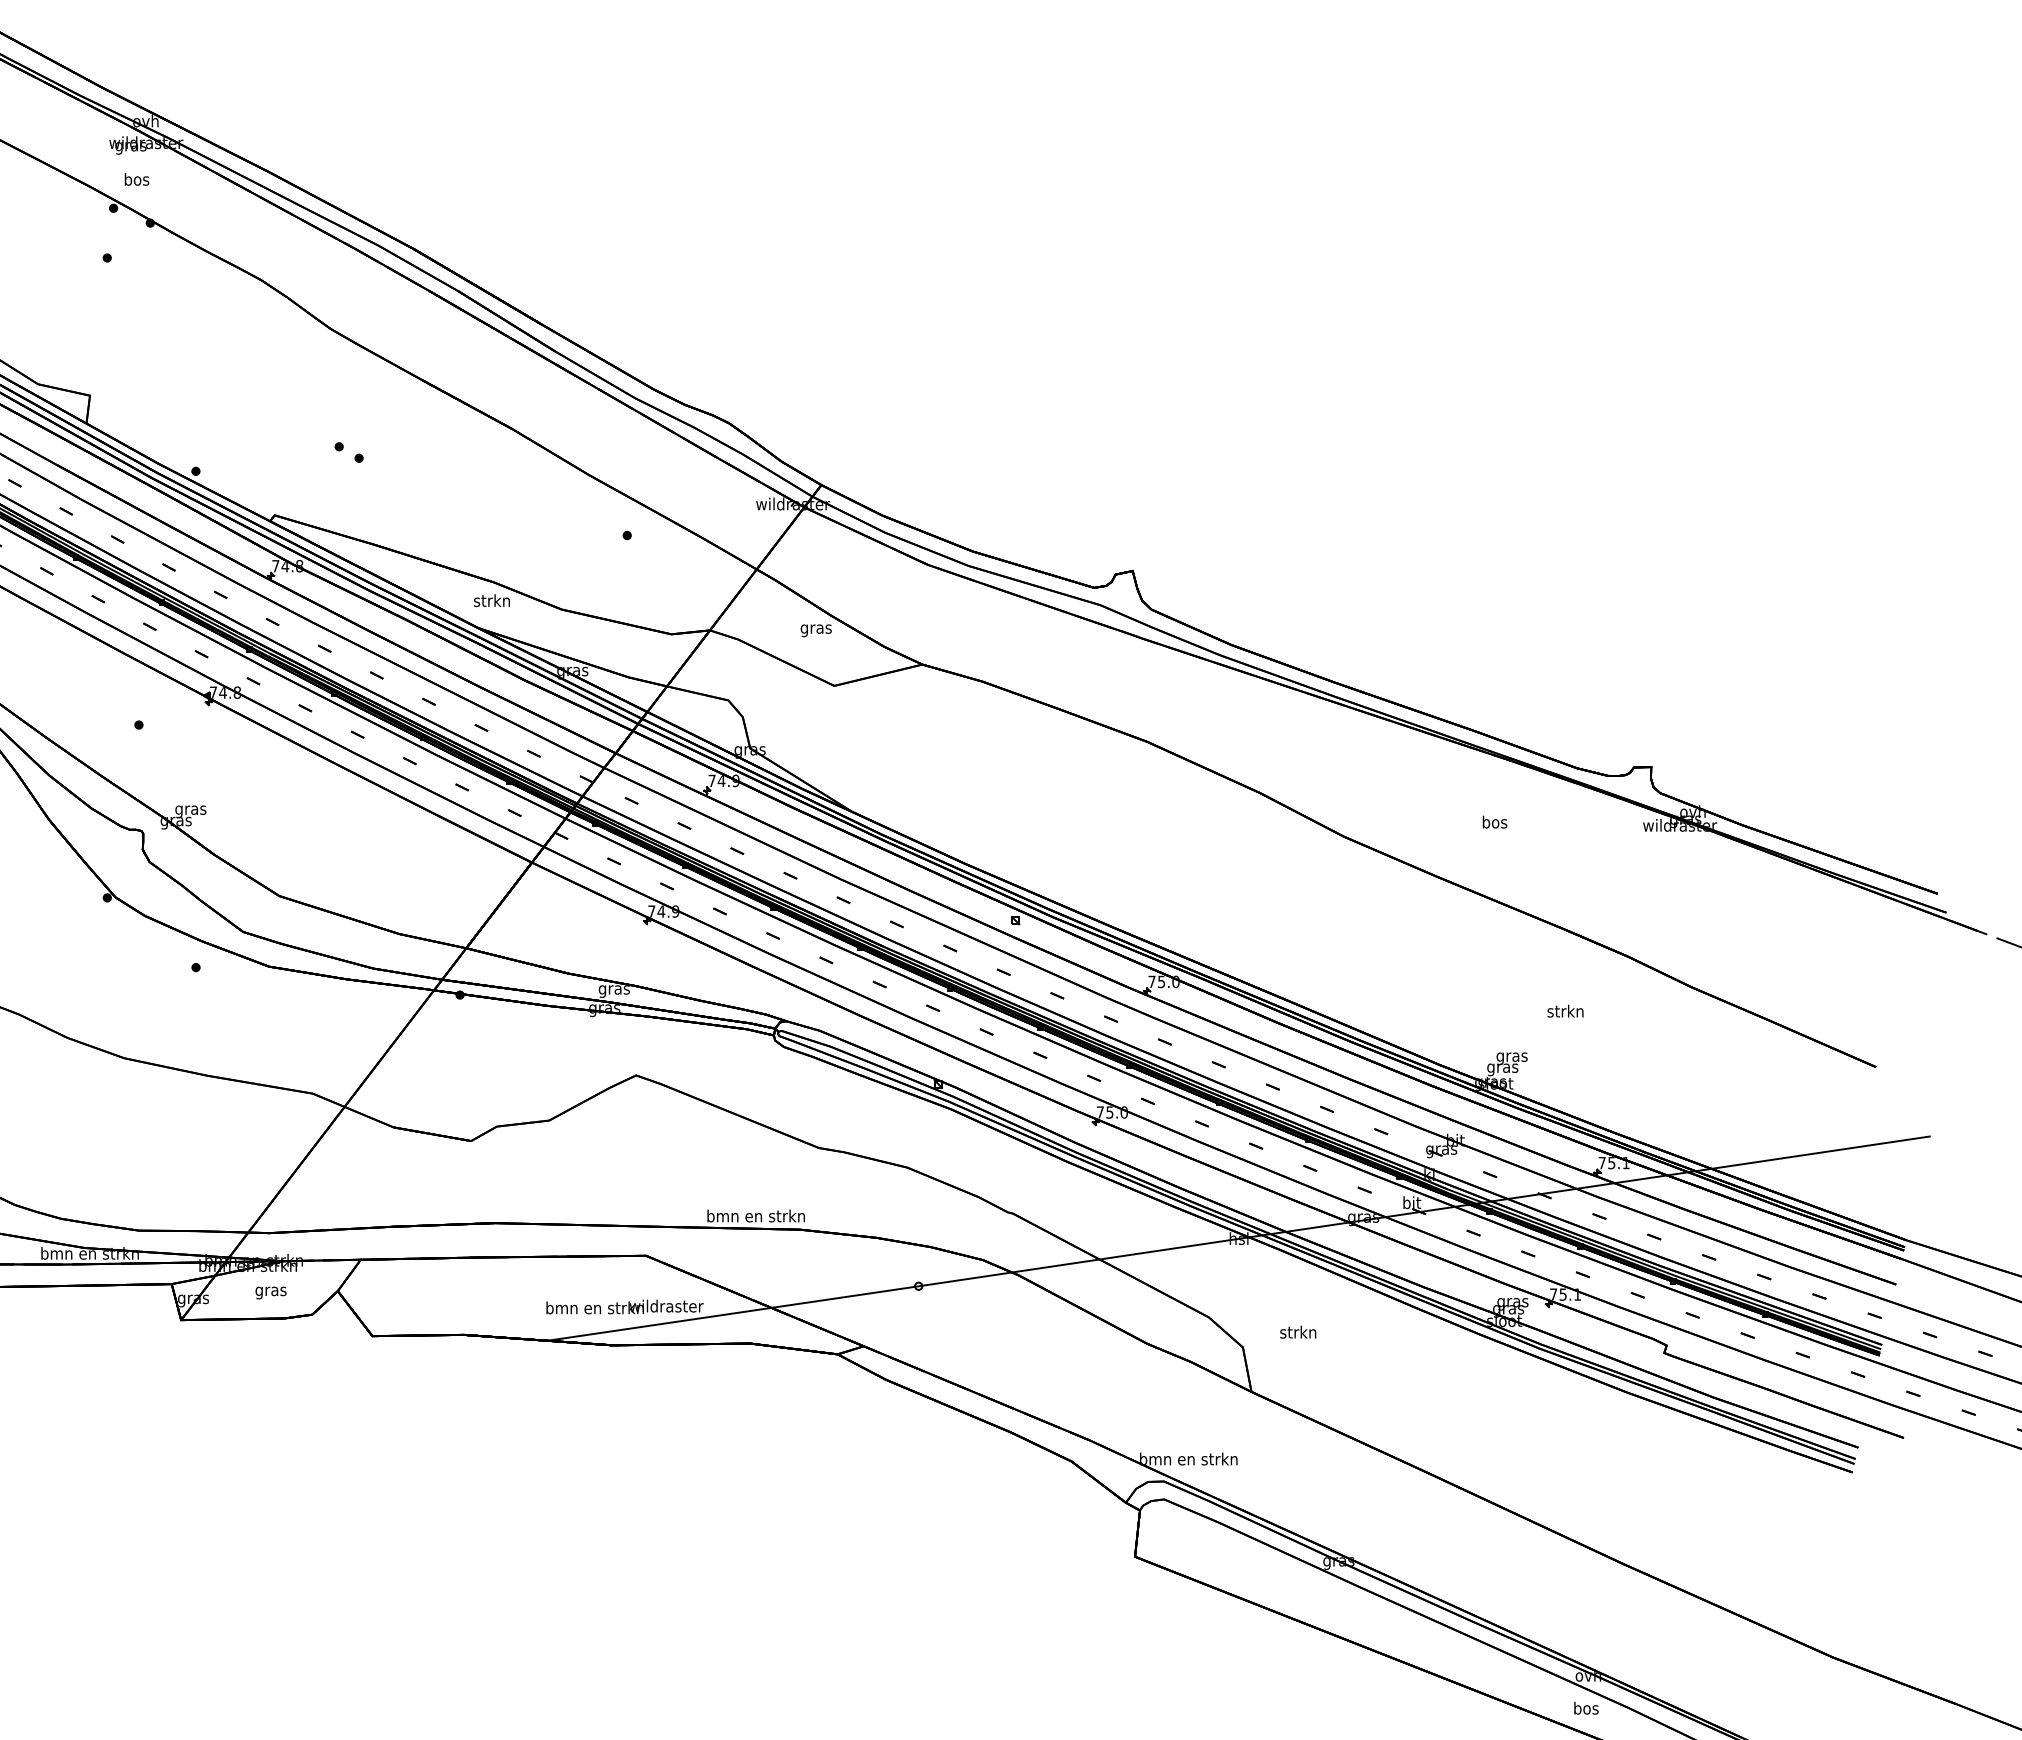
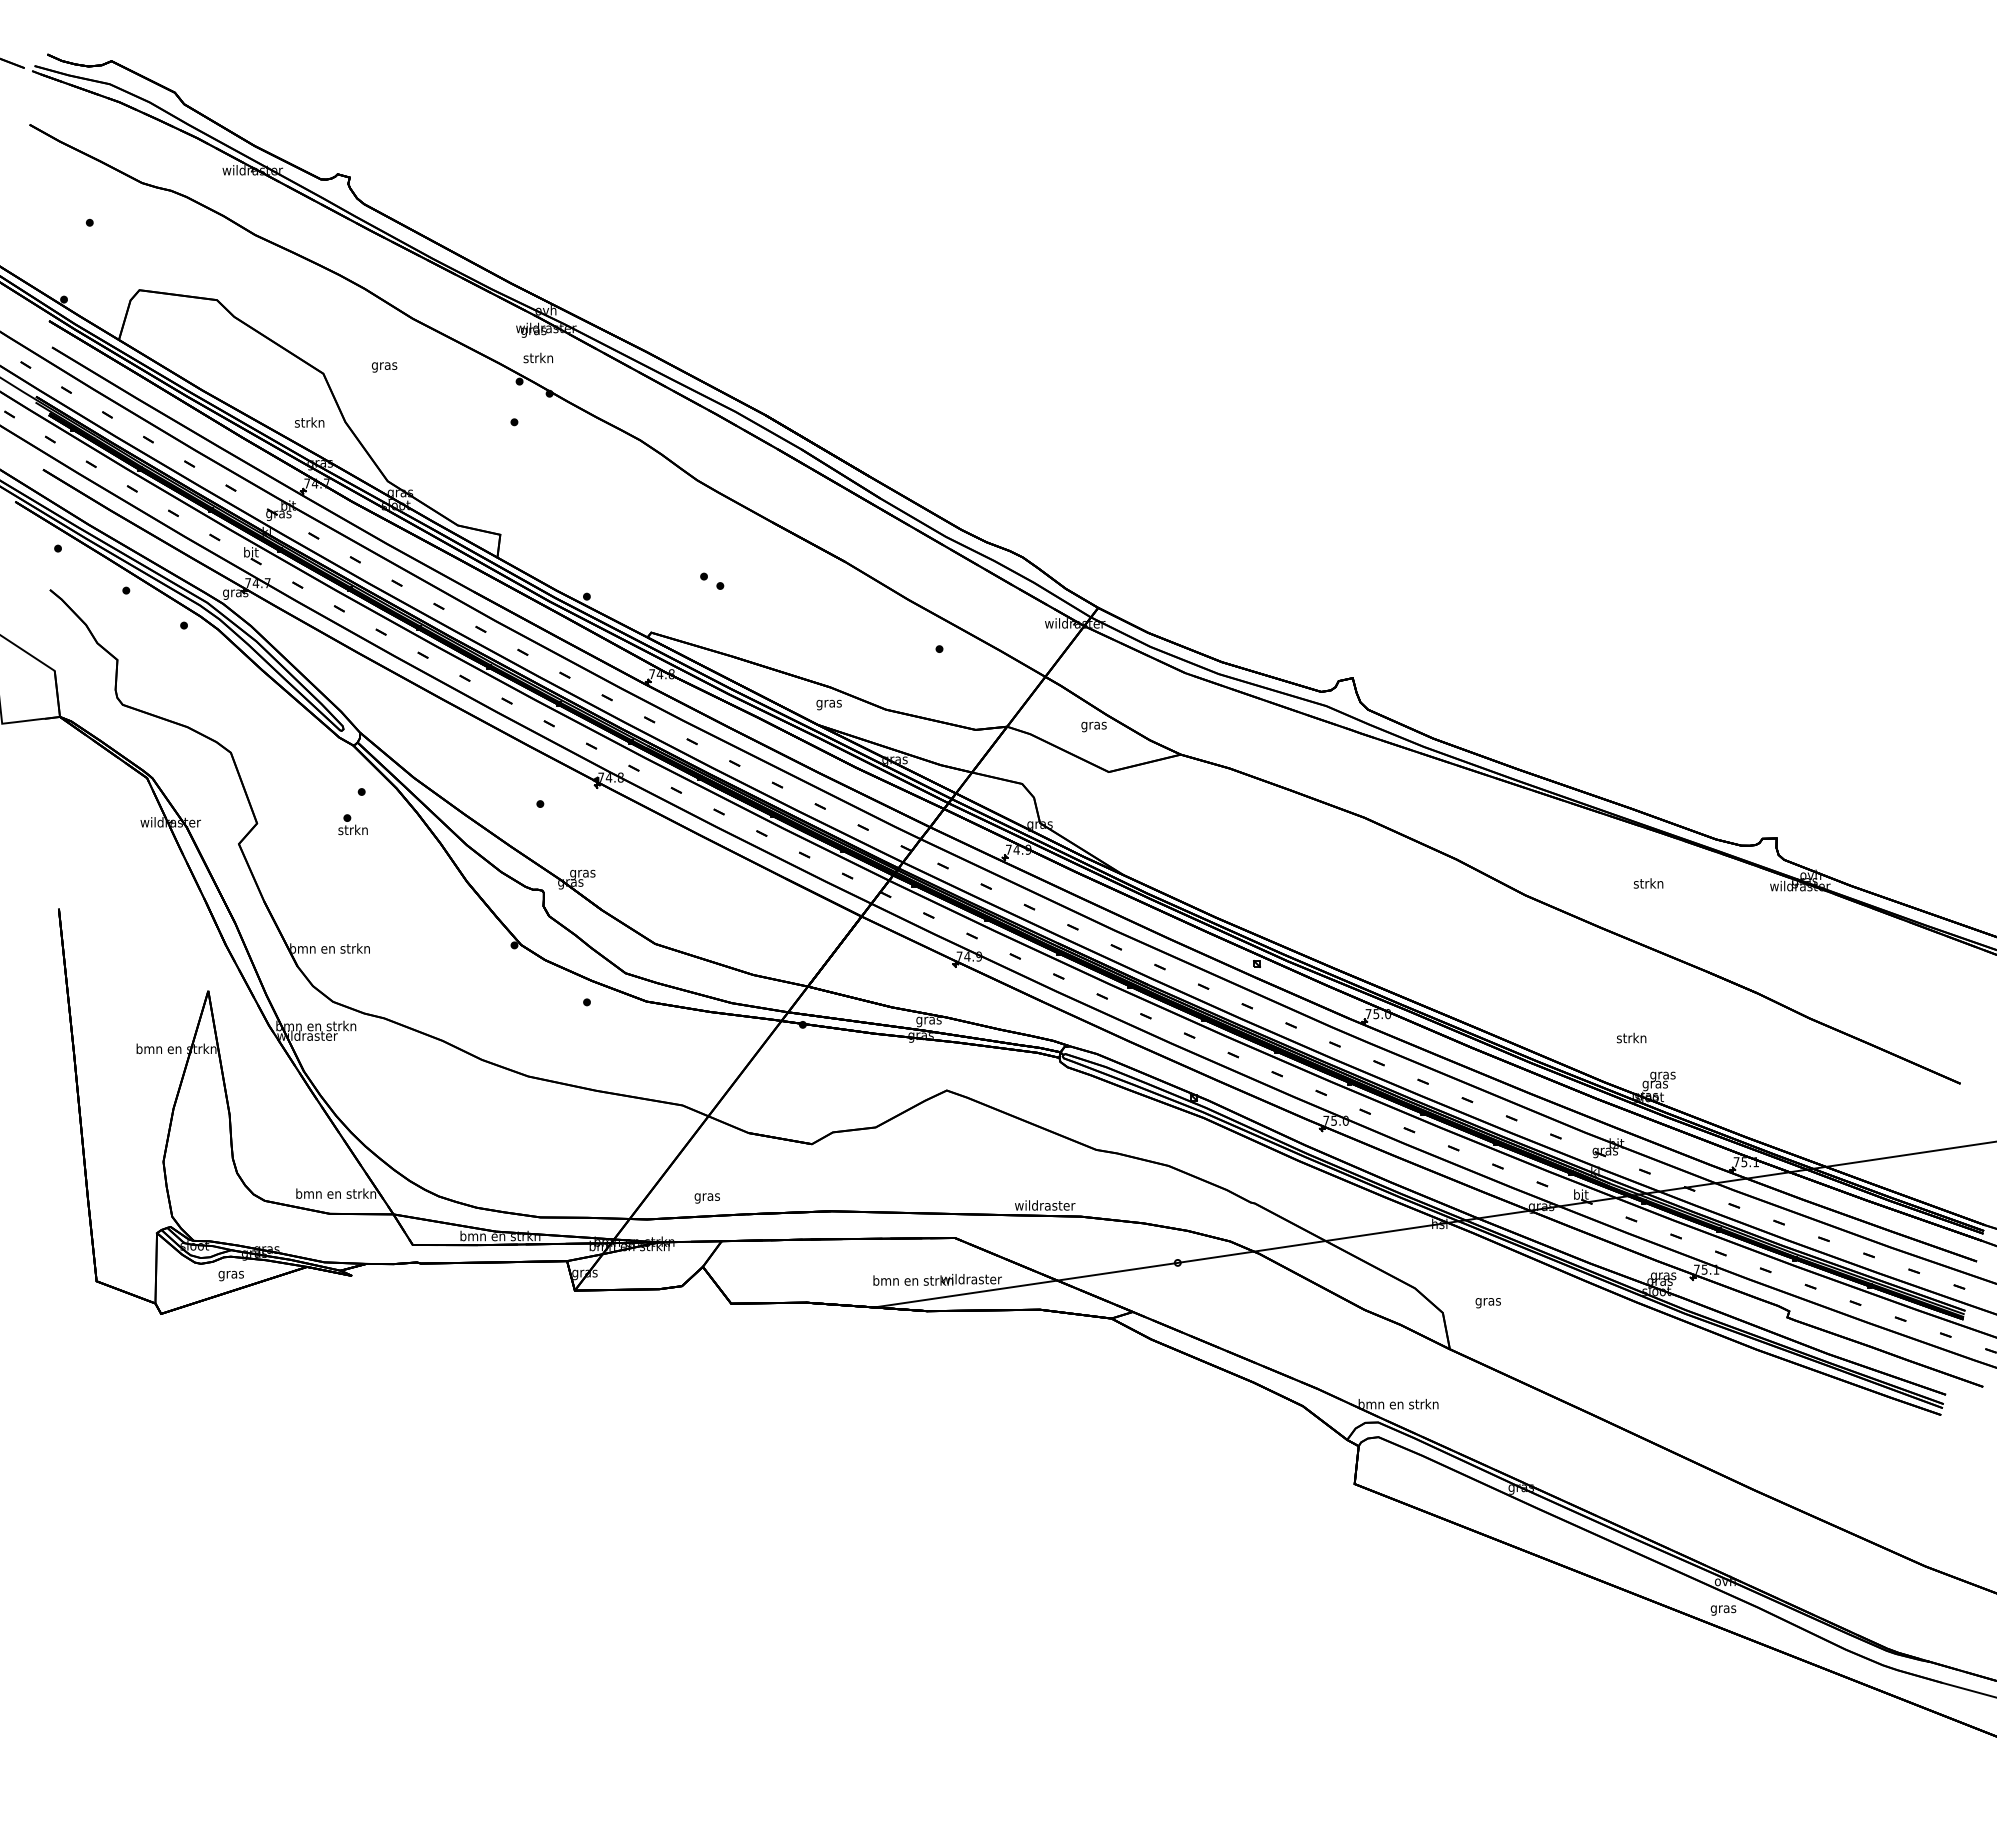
text: (136, 178) -> (538, 357), bos -> strkn
text: (491, 602) -> (828, 703), strkn -> gras
text: (1494, 822) -> (1648, 883), bos -> strkn
text: (1565, 1010) -> (1631, 1037), moved
text: (755, 1216) -> (1044, 1205), bmn en strkn -> wildraster
text: (270, 1293) -> (706, 1198), moved
text: (1297, 1333) -> (1487, 1301), strkn -> gras
text: (1586, 1709) -> (1723, 1608), bos -> gras

